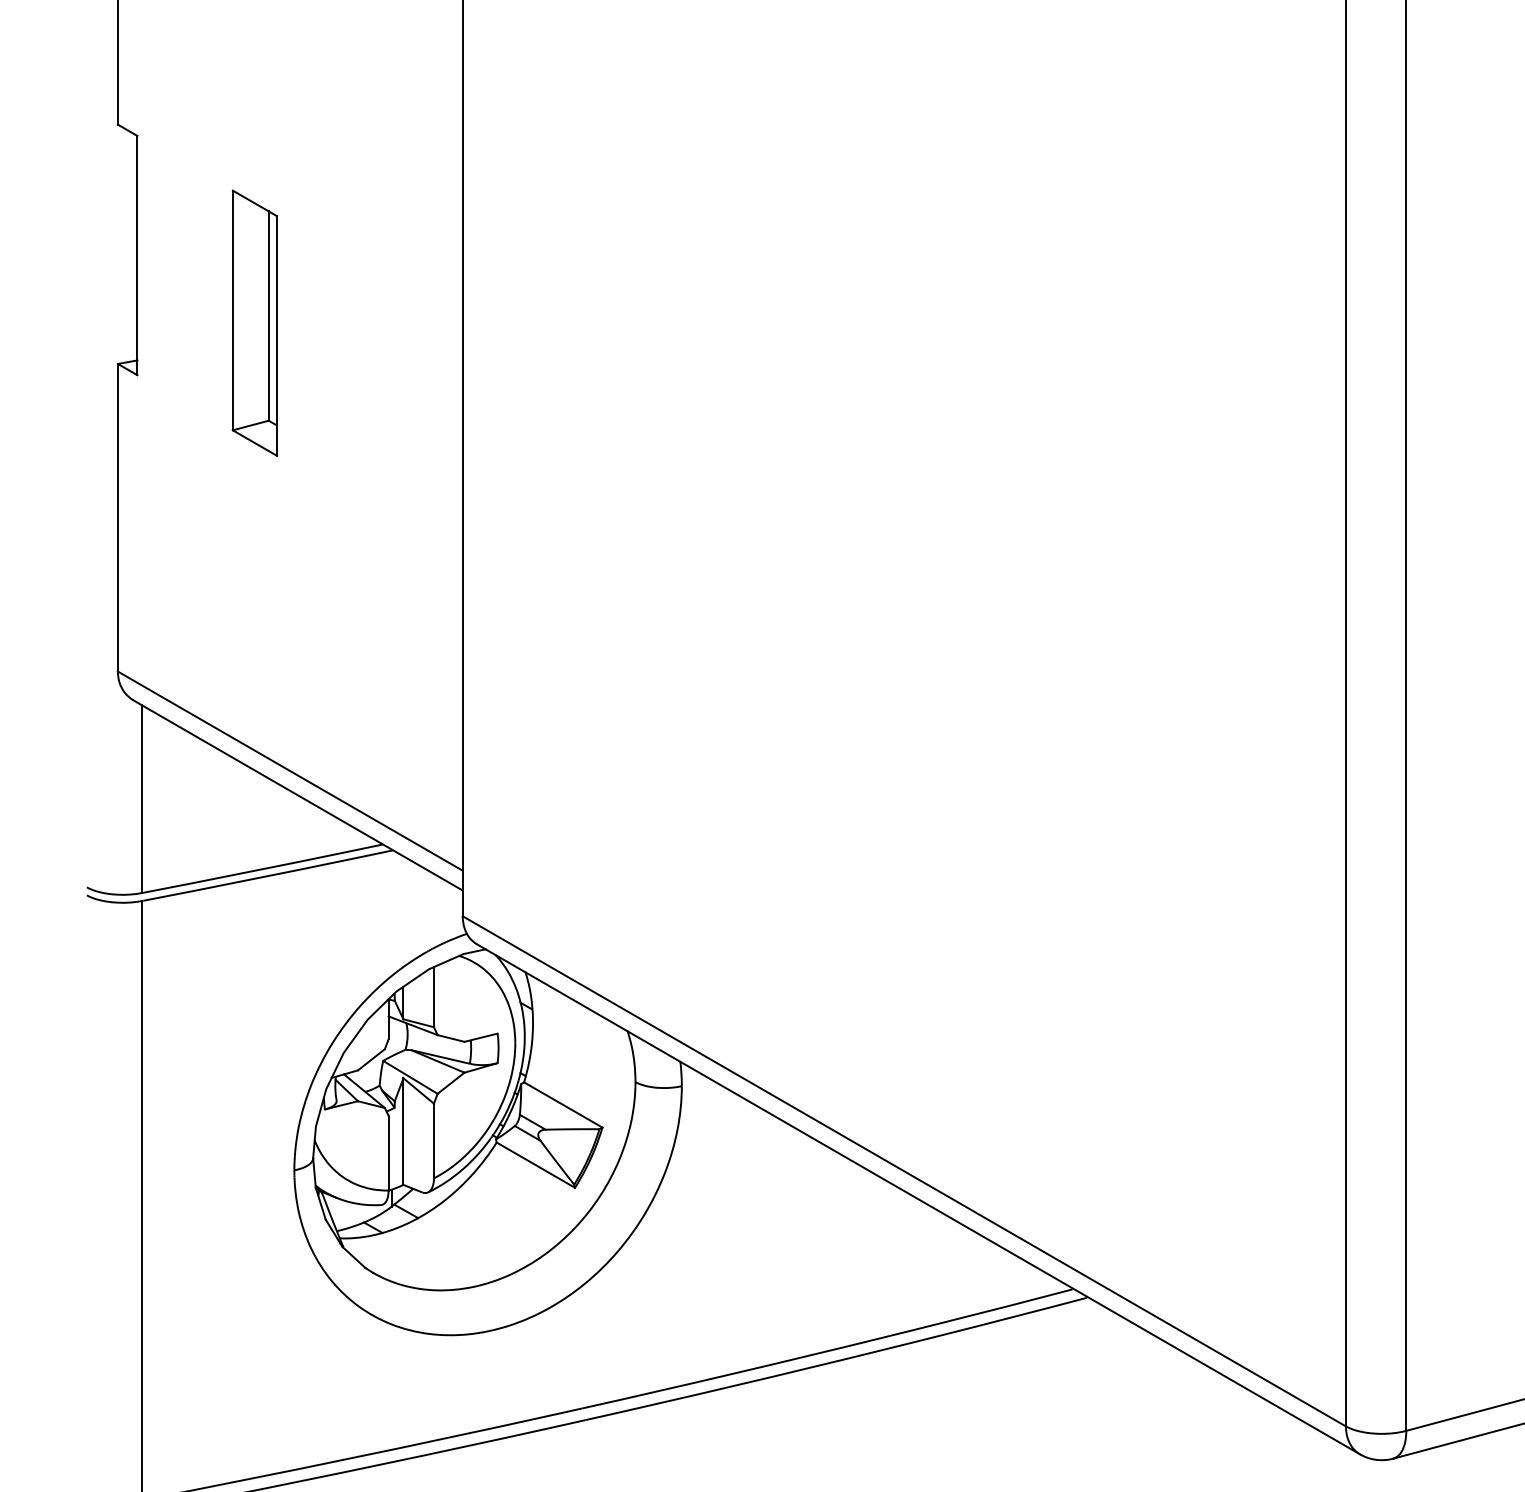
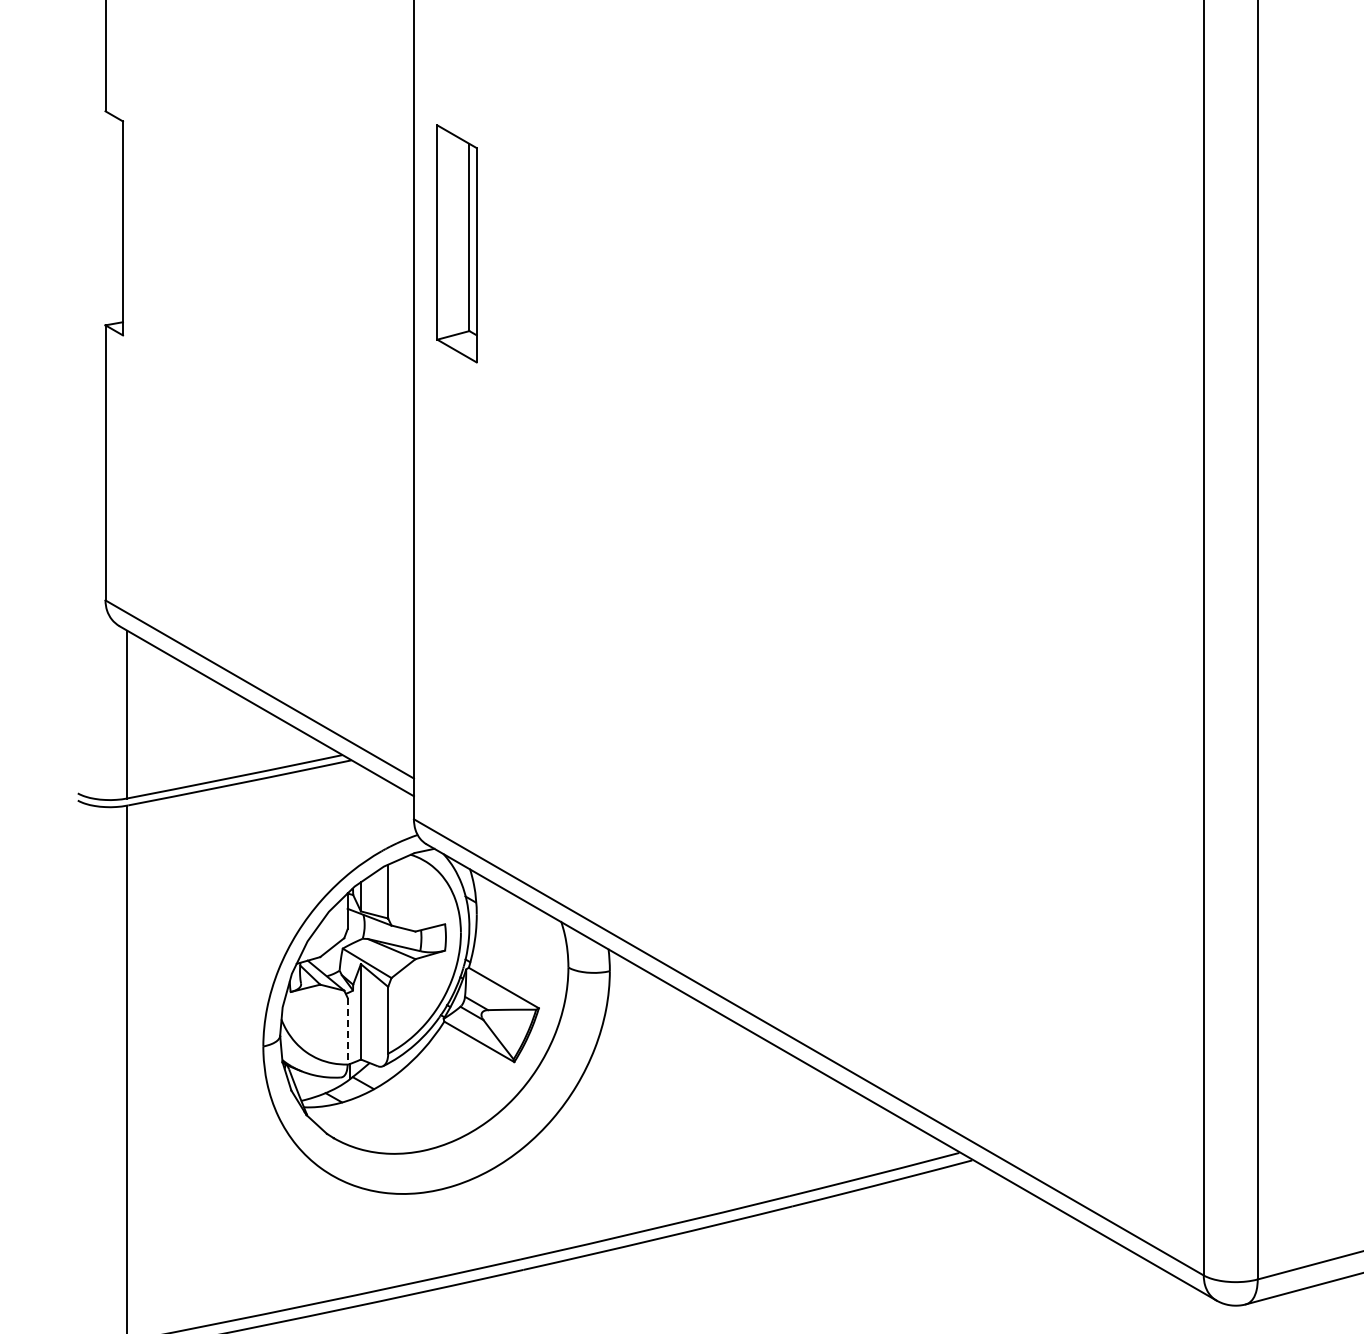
part: (254, 322) -> (456, 243), moved
line: (388, 1153) -> (347, 1031), solid -> dashed

